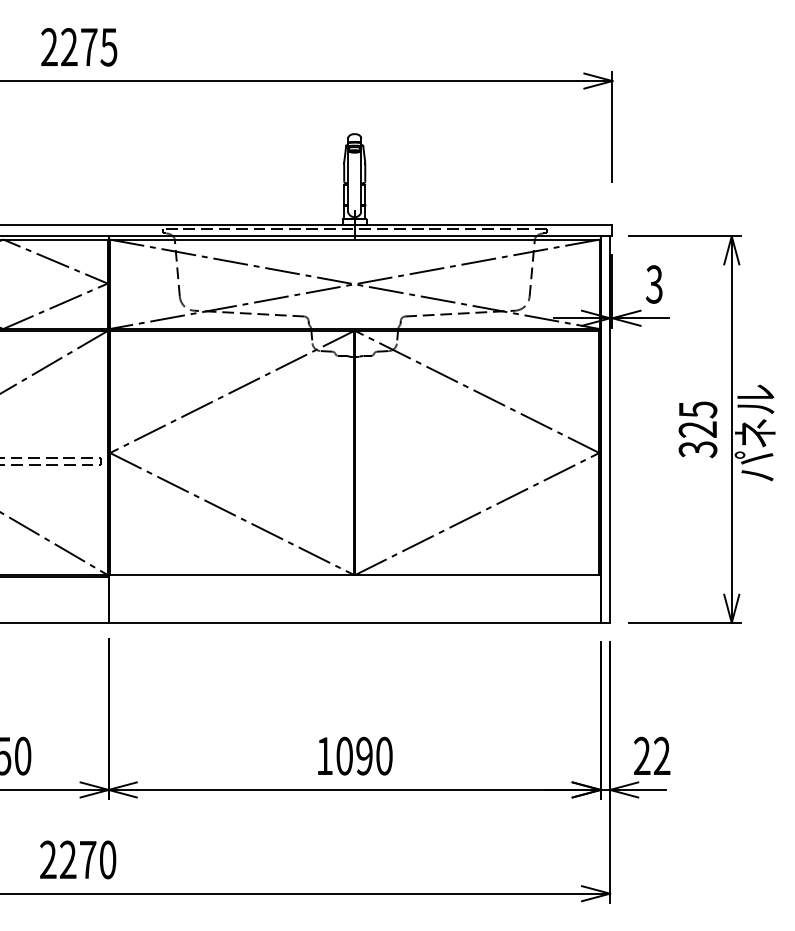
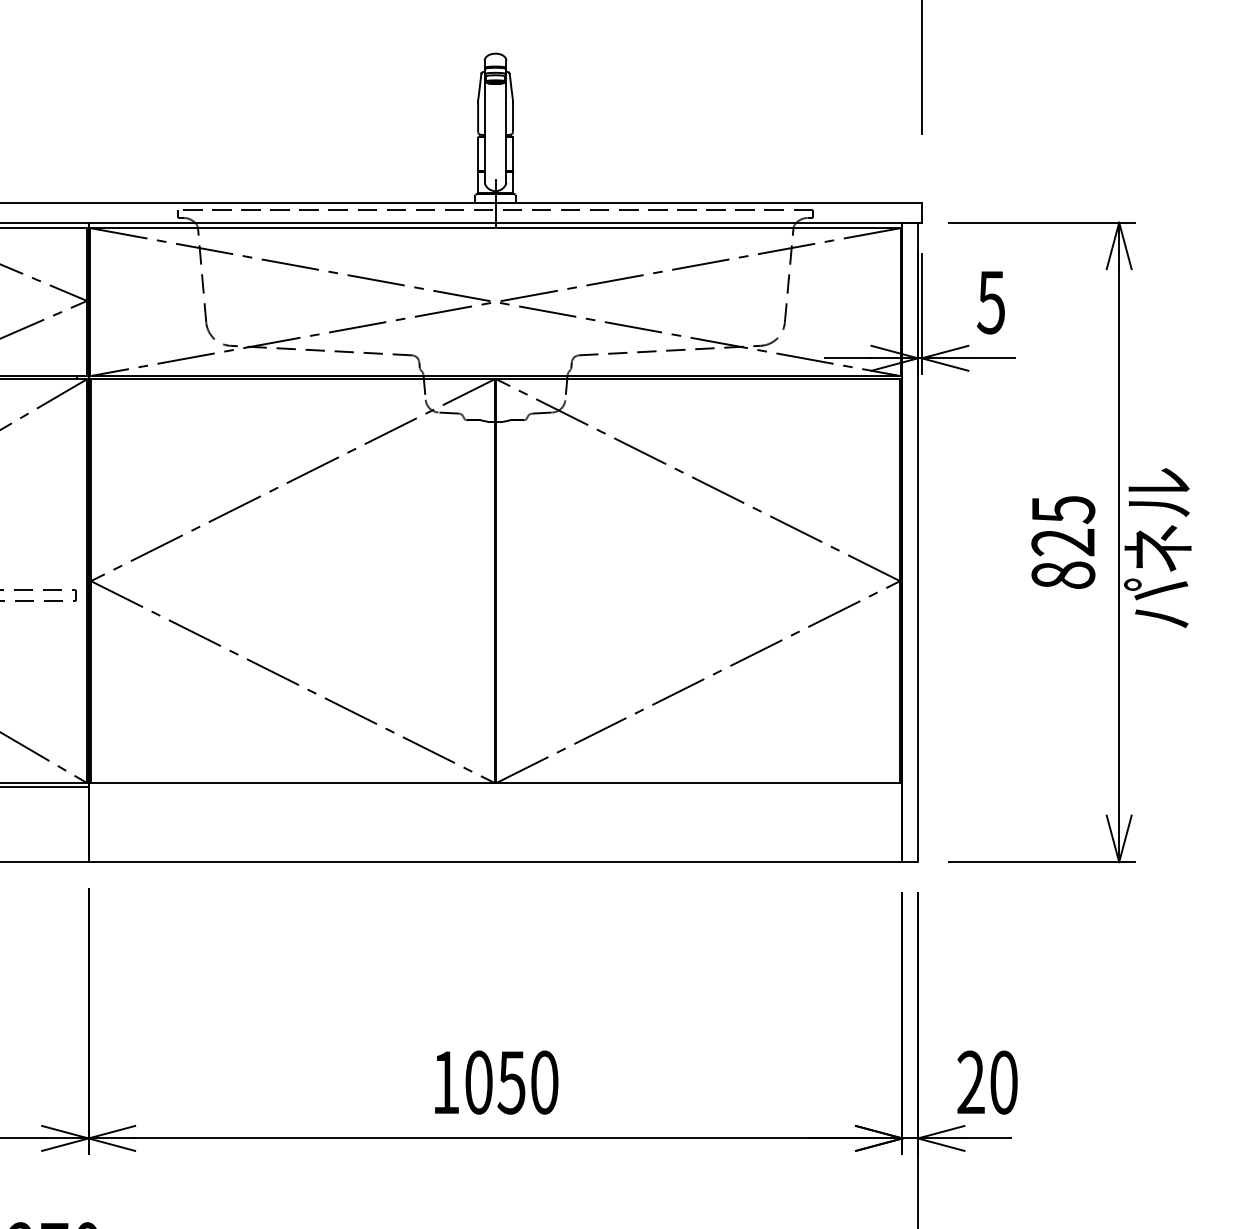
text: (654, 284) -> (991, 302), 3 -> 5
text: (697, 449) -> (1062, 575), 325 -> 825
text: (363, 755) -> (510, 1081), 1090 -> 1050
text: (661, 755) -> (1002, 1081), 22 -> 20

